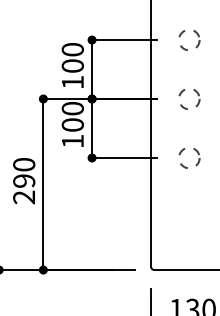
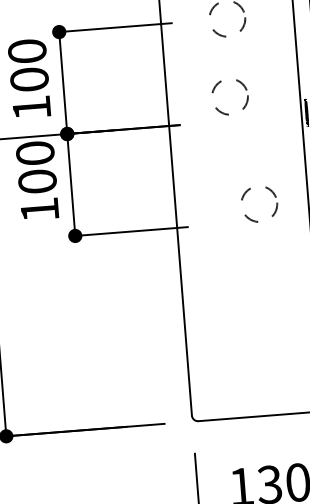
circle: (189, 99) -> (230, 97), moved
circle: (189, 158) -> (259, 204), moved

